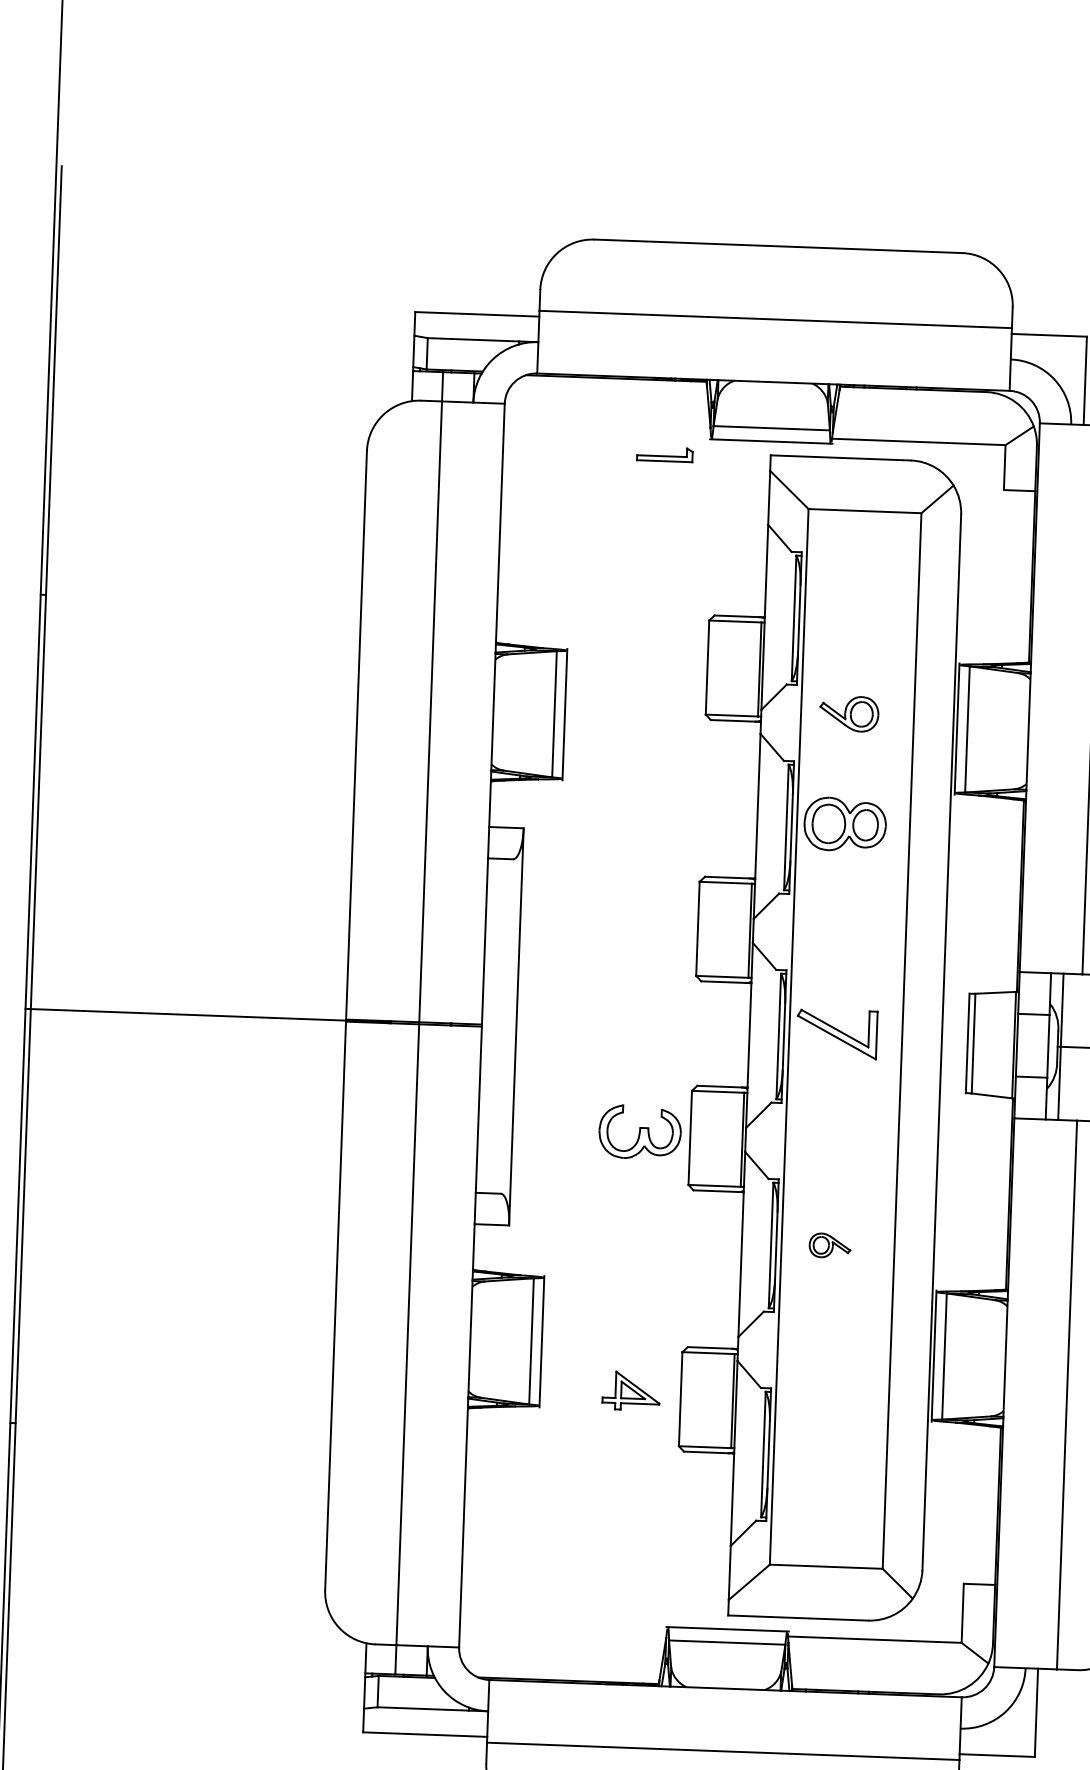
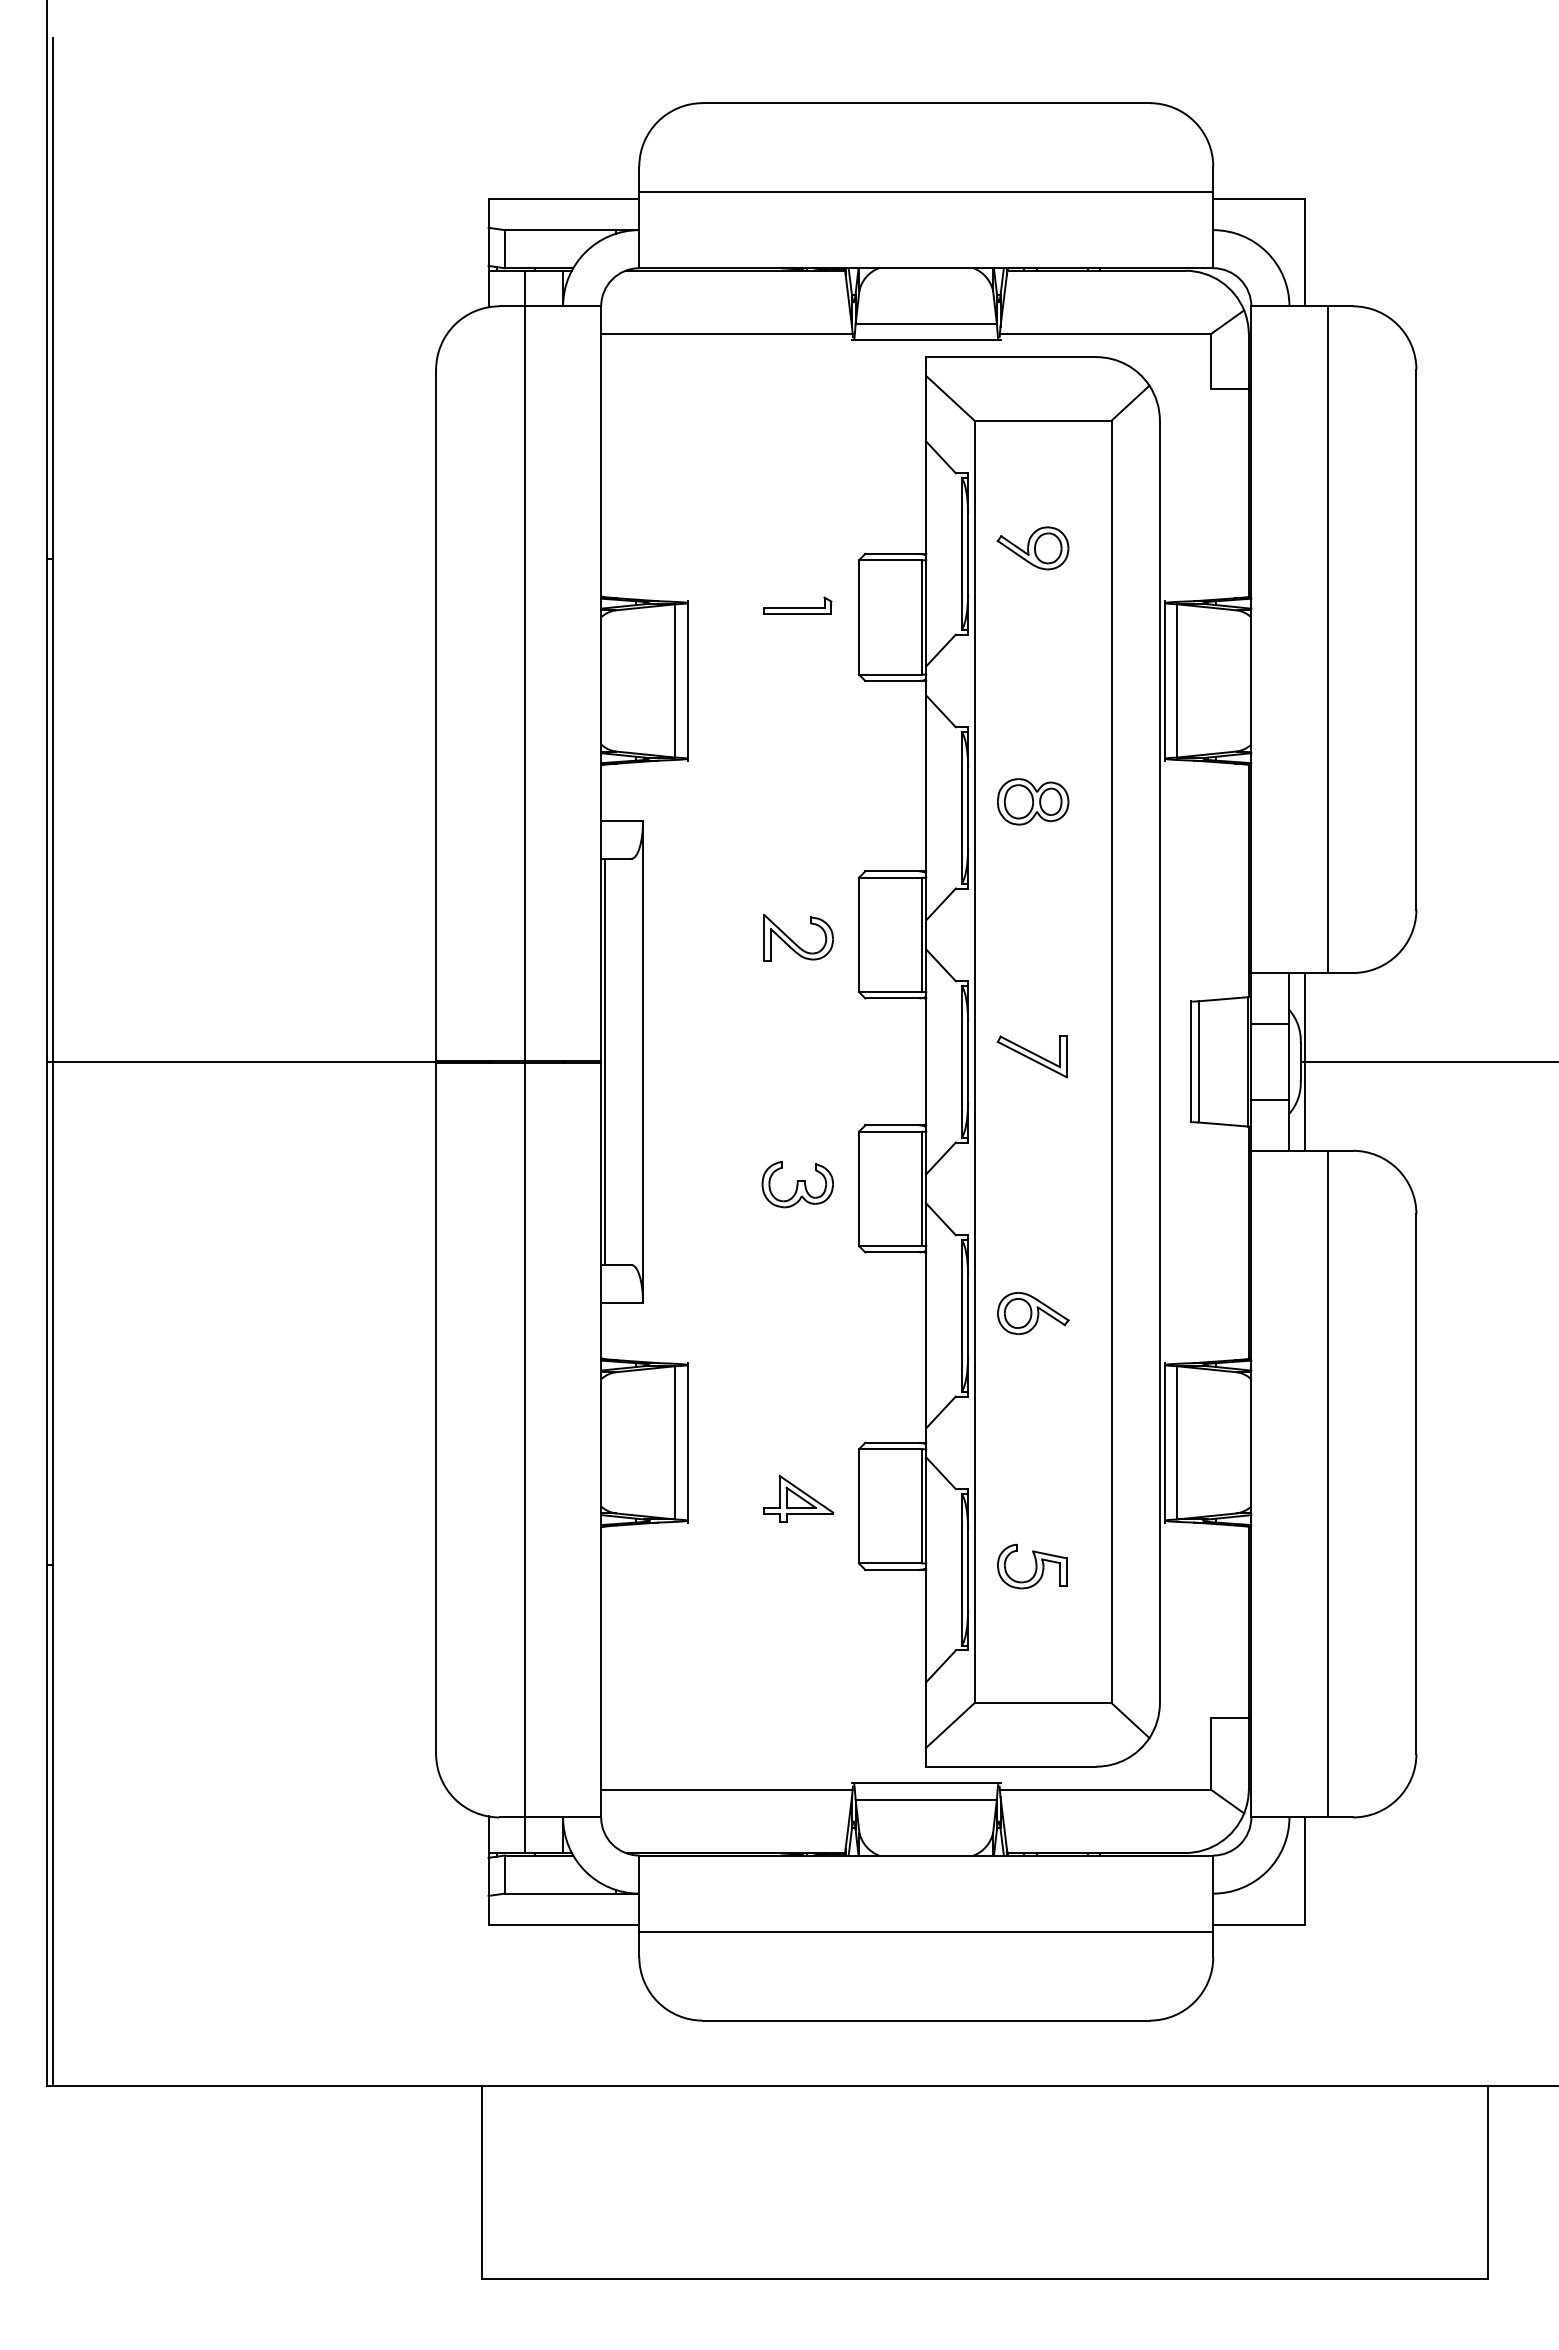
line: (607, 430) -> (726, 334), added
part: (664, 454) -> (797, 605), moved
part: (848, 714) -> (1032, 548), moved
part: (845, 824) -> (1033, 801), size x0.71
part: (648, 929) -> (798, 937), added
line: (485, 1025) -> (605, 1061), added
part: (836, 1034) -> (1031, 1056), size x0.71
part: (639, 1132) -> (797, 1184), size x0.71
part: (830, 1245) -> (1033, 1313), size x1.43
part: (821, 1453) -> (1032, 1566), added
line: (563, 1628) -> (726, 1789), added

